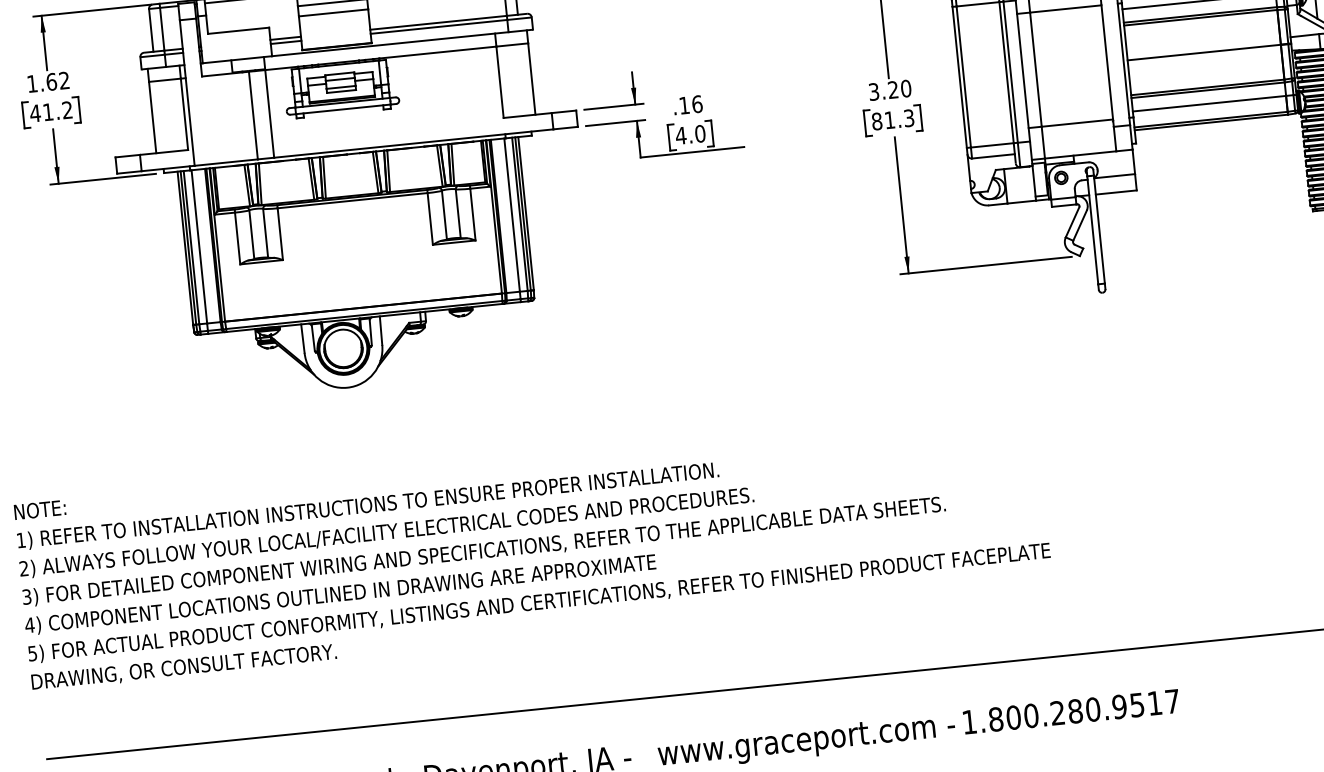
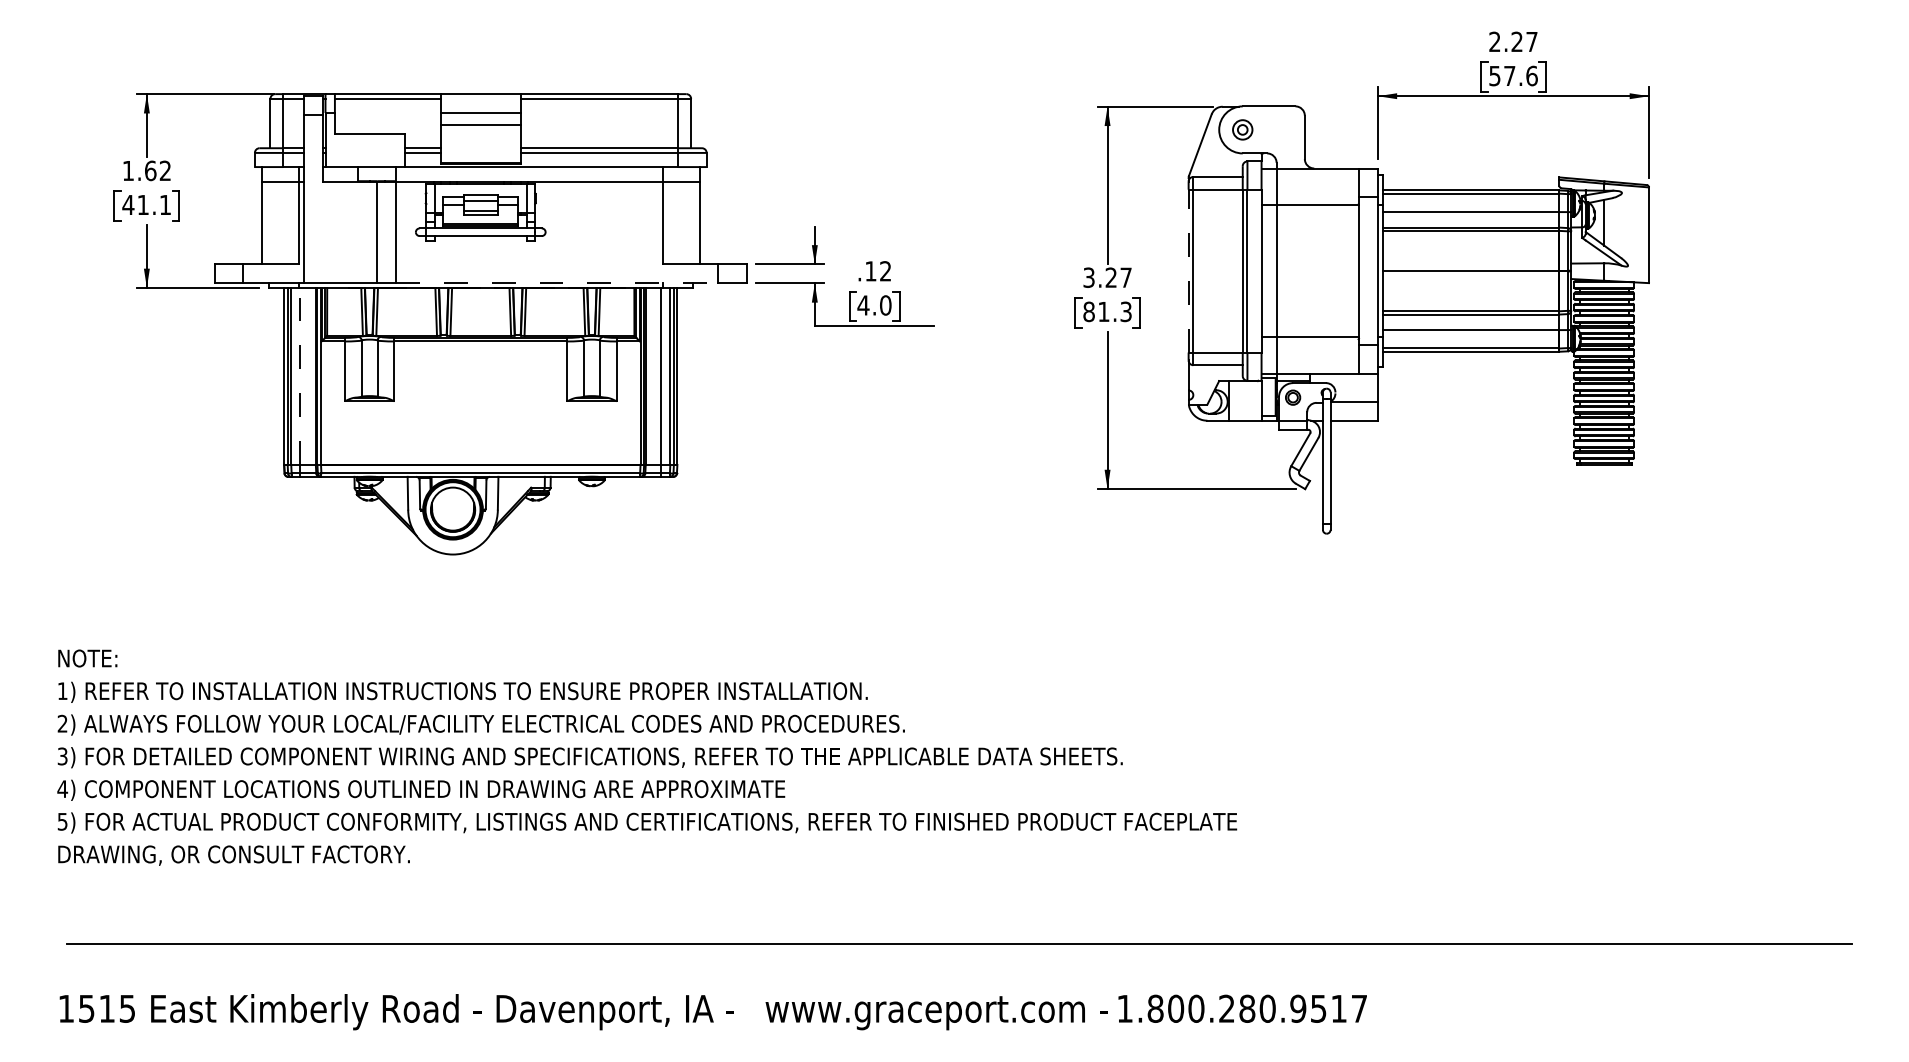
line: (959, 76) -> (1188, 270), solid -> dashed
text: (905, 88) -> (1125, 277), 3.20 -> 3.27
text: (697, 104) -> (885, 271), .16 -> .12
text: (66, 109) -> (164, 204), 41.2 -> 41.1
line: (414, 143) -> (557, 283), solid -> dashed
line: (199, 246) -> (300, 375), solid -> dashed

